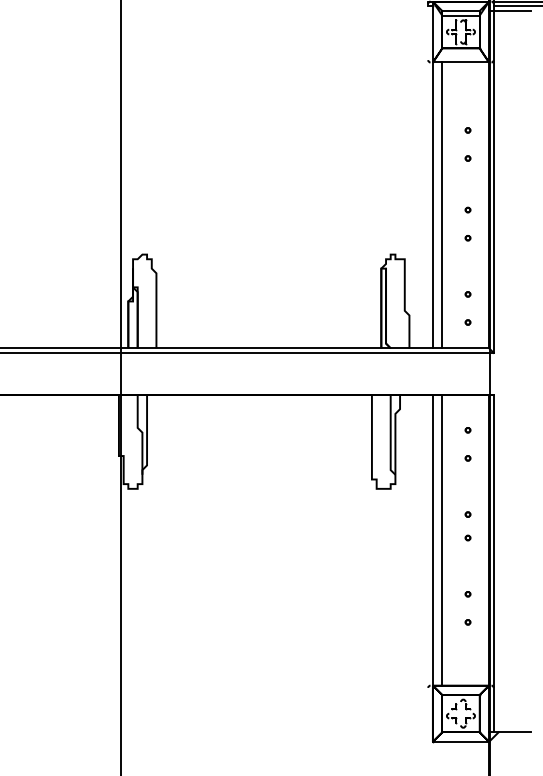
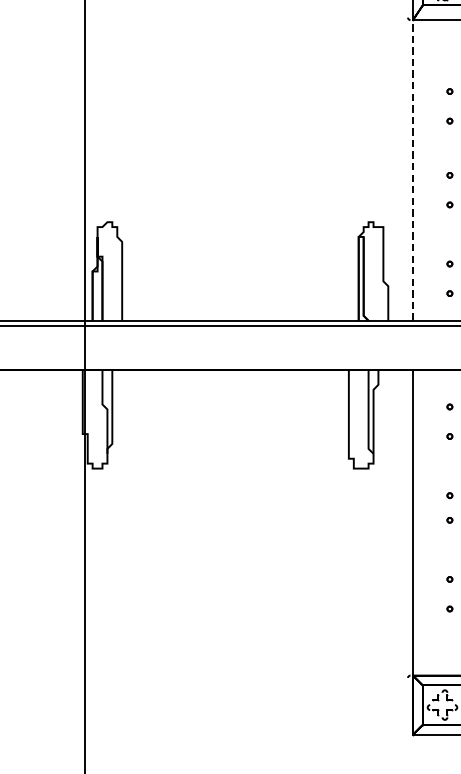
line: (432, 205) -> (412, 170), solid -> dashed
line: (442, 205) -> (423, 170), removed
line: (442, 540) -> (423, 522), removed

